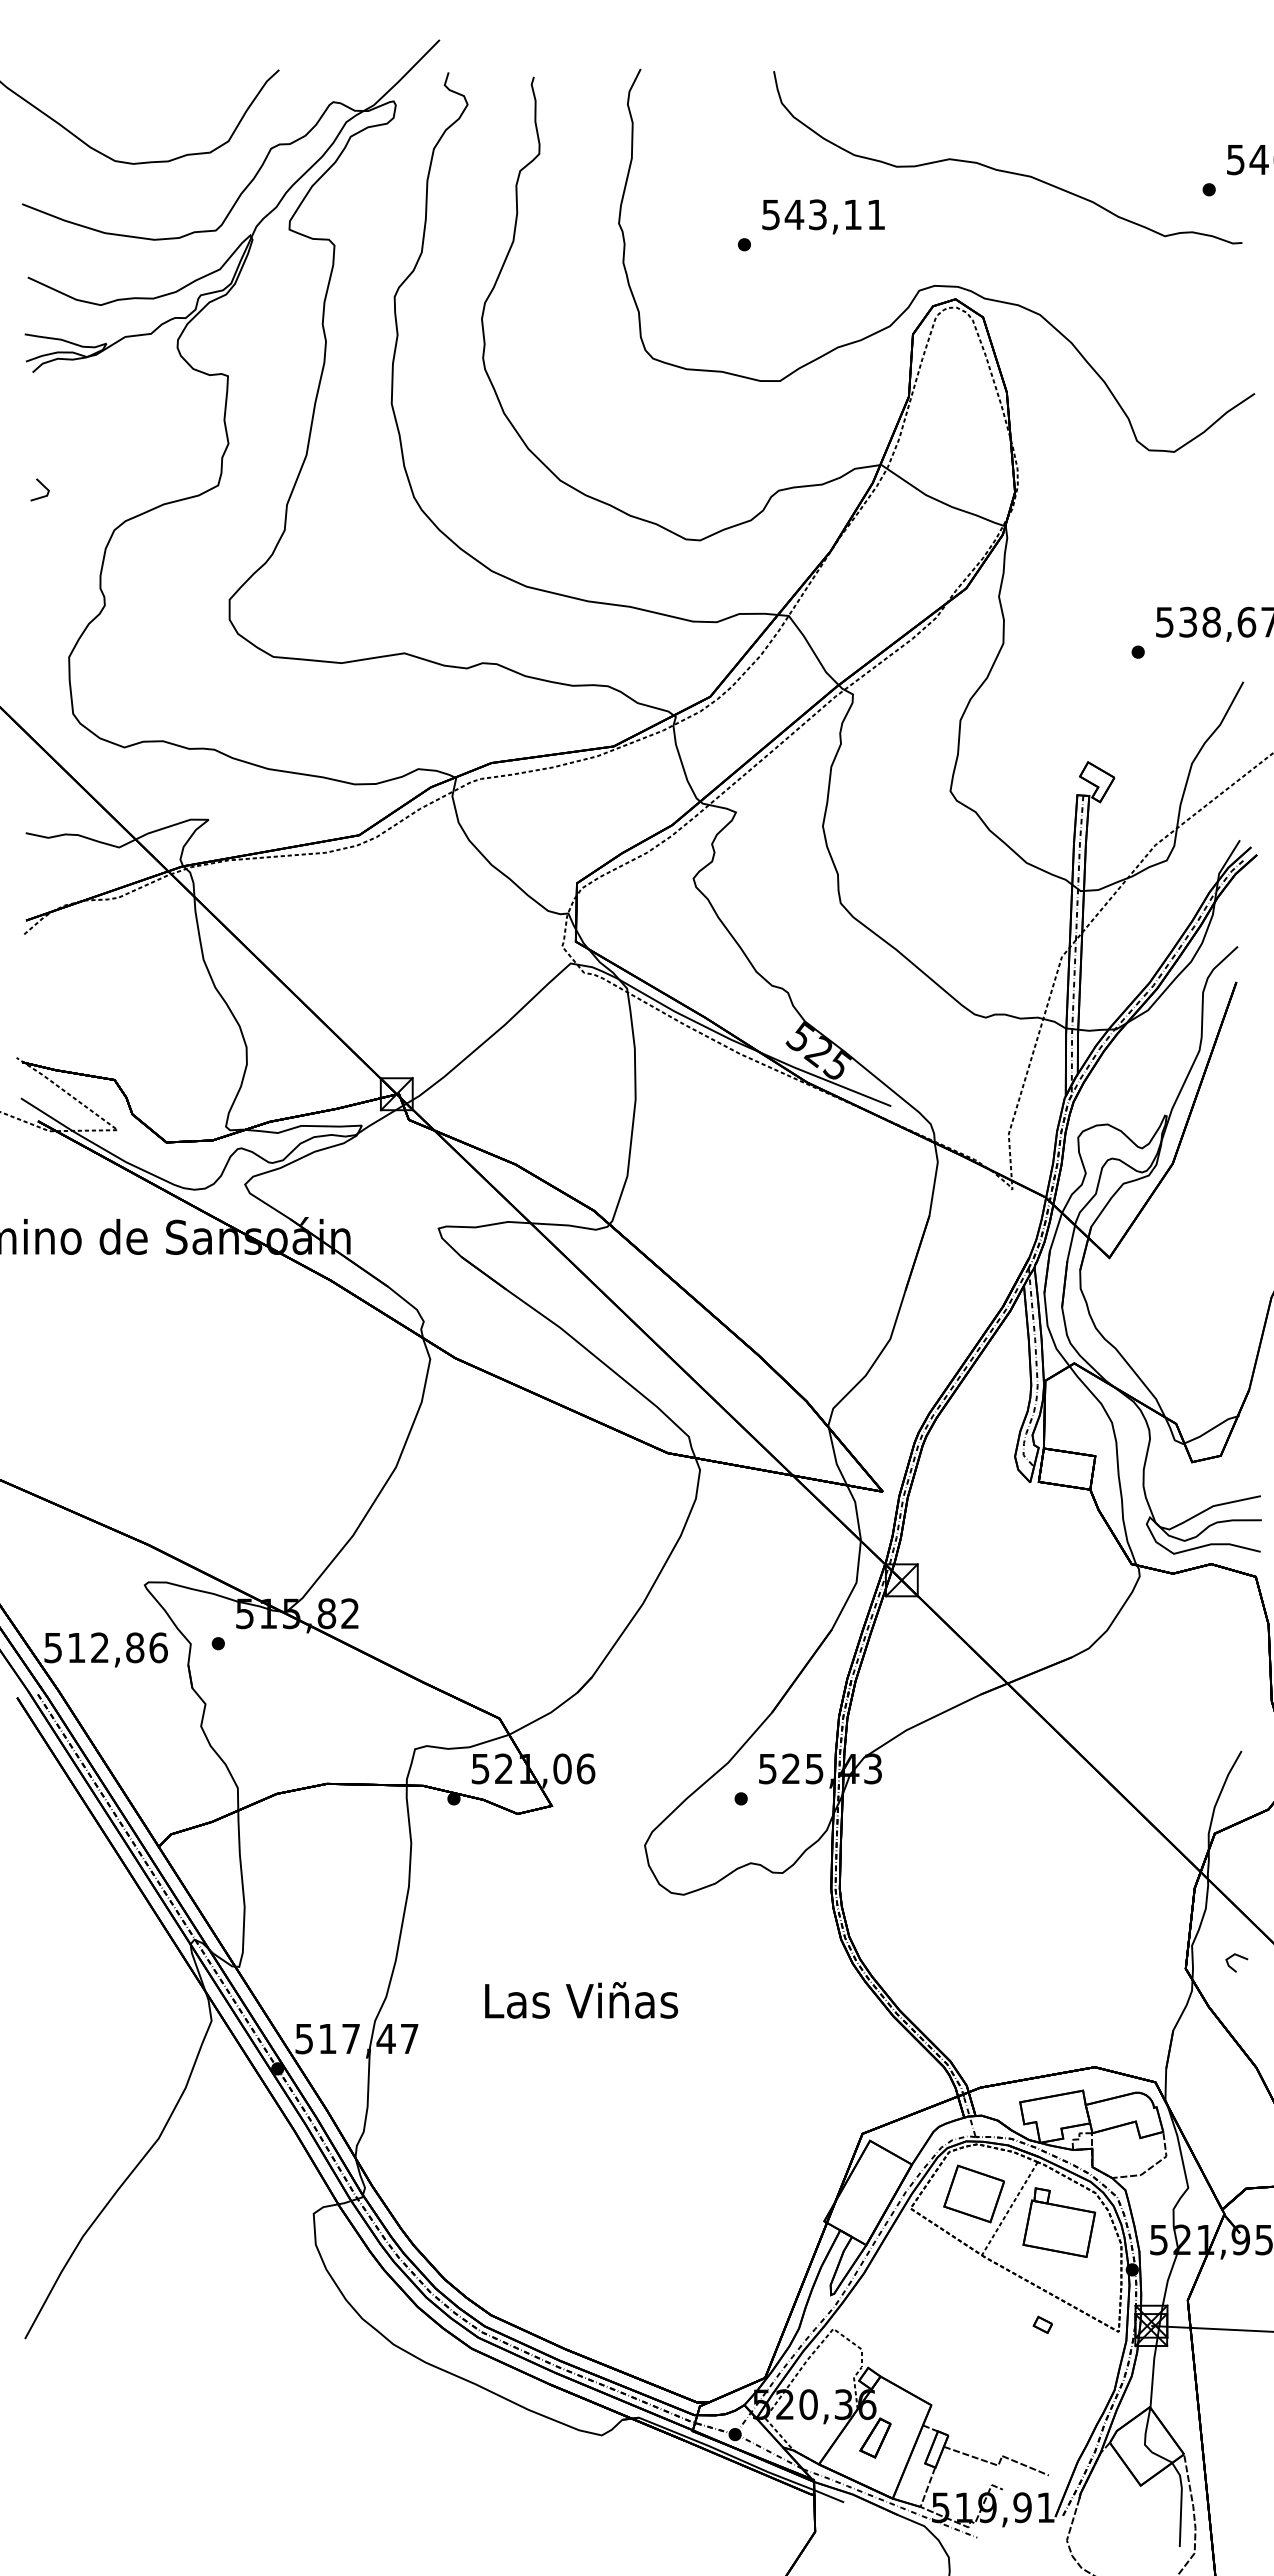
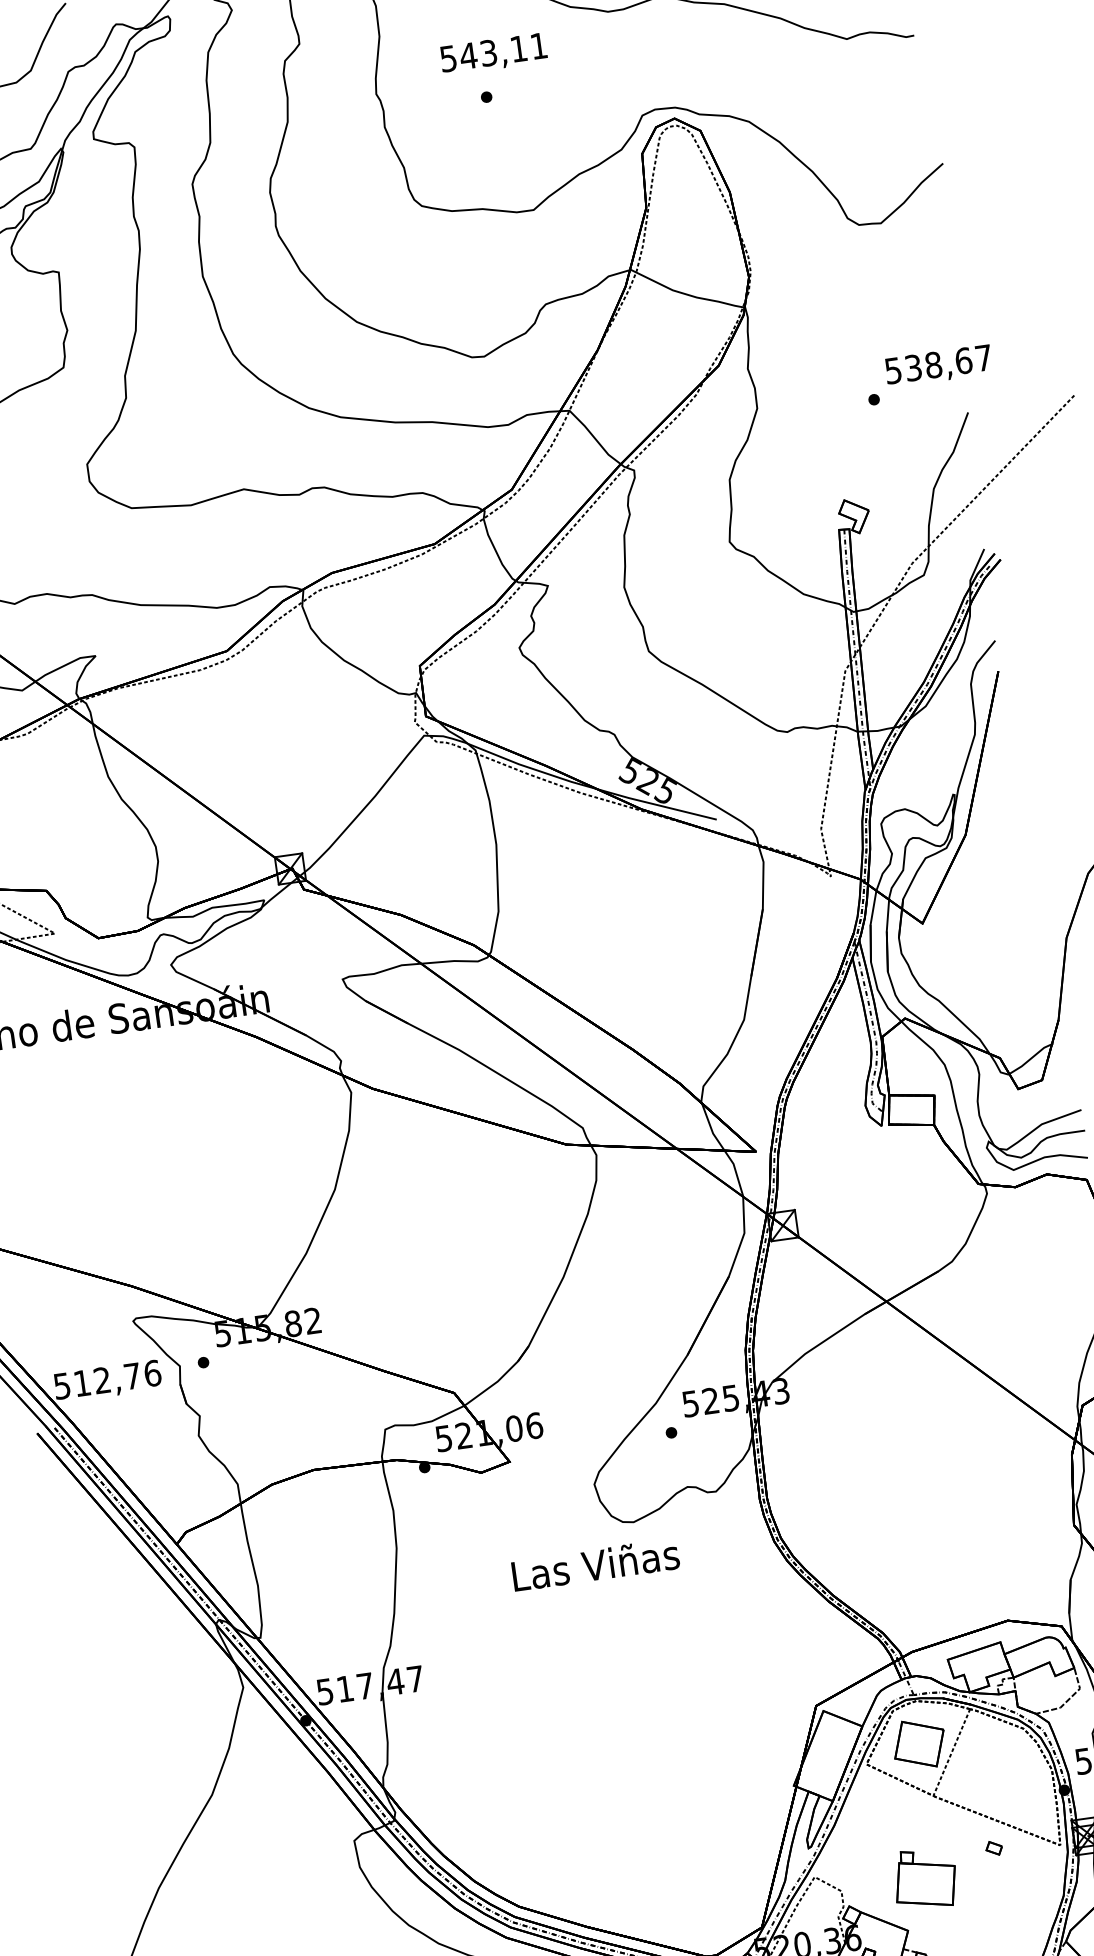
text: (823, 216) -> (493, 53), moved
text: (135, 1647) -> (132, 1375), 512,86 -> 512,76
text: (581, 2000) -> (595, 1564), moved
part: (1059, 2222) -> (925, 1878), moved

